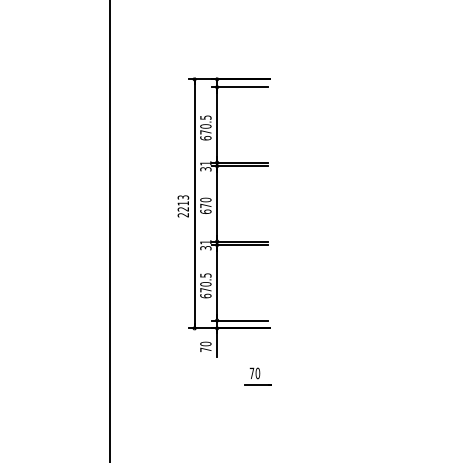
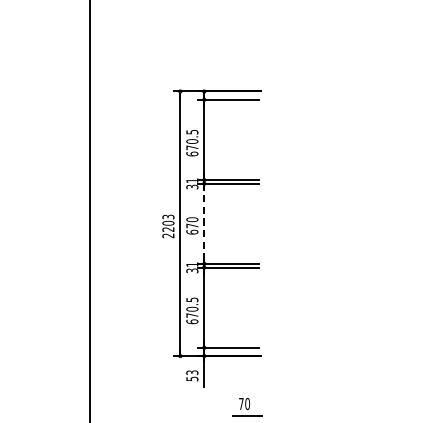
text: (183, 203) -> (168, 223), 2213 -> 2203
line: (217, 203) -> (204, 223), solid -> dashed
text: (205, 346) -> (191, 375), 70 -> 53

